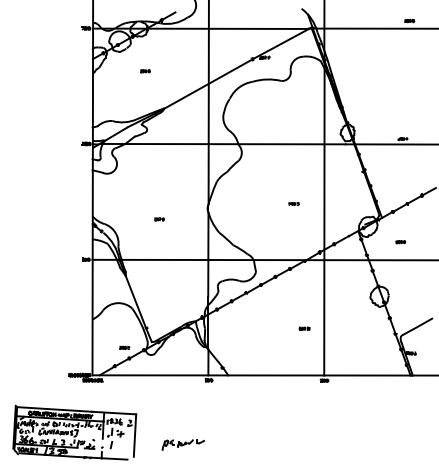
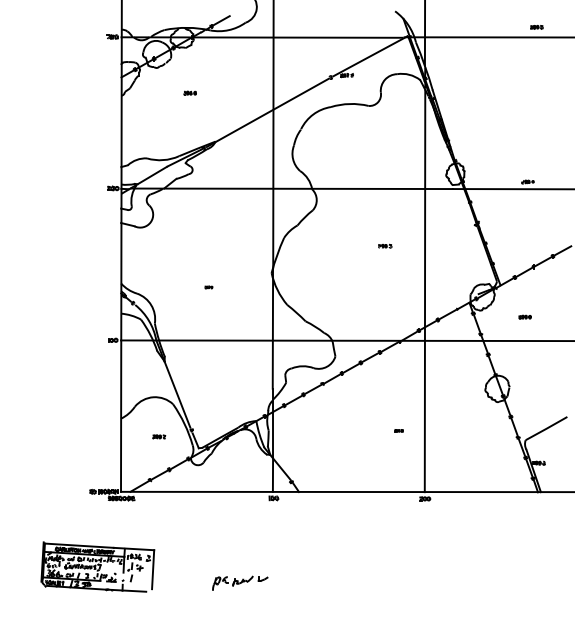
part: (294, 203) -> (385, 245), moved
part: (159, 219) -> (208, 287), size x0.6
part: (304, 328) -> (398, 430), size x0.6
part: (124, 347) -> (159, 436), moved
part: (74, 432) -> (97, 566), size x0.7

